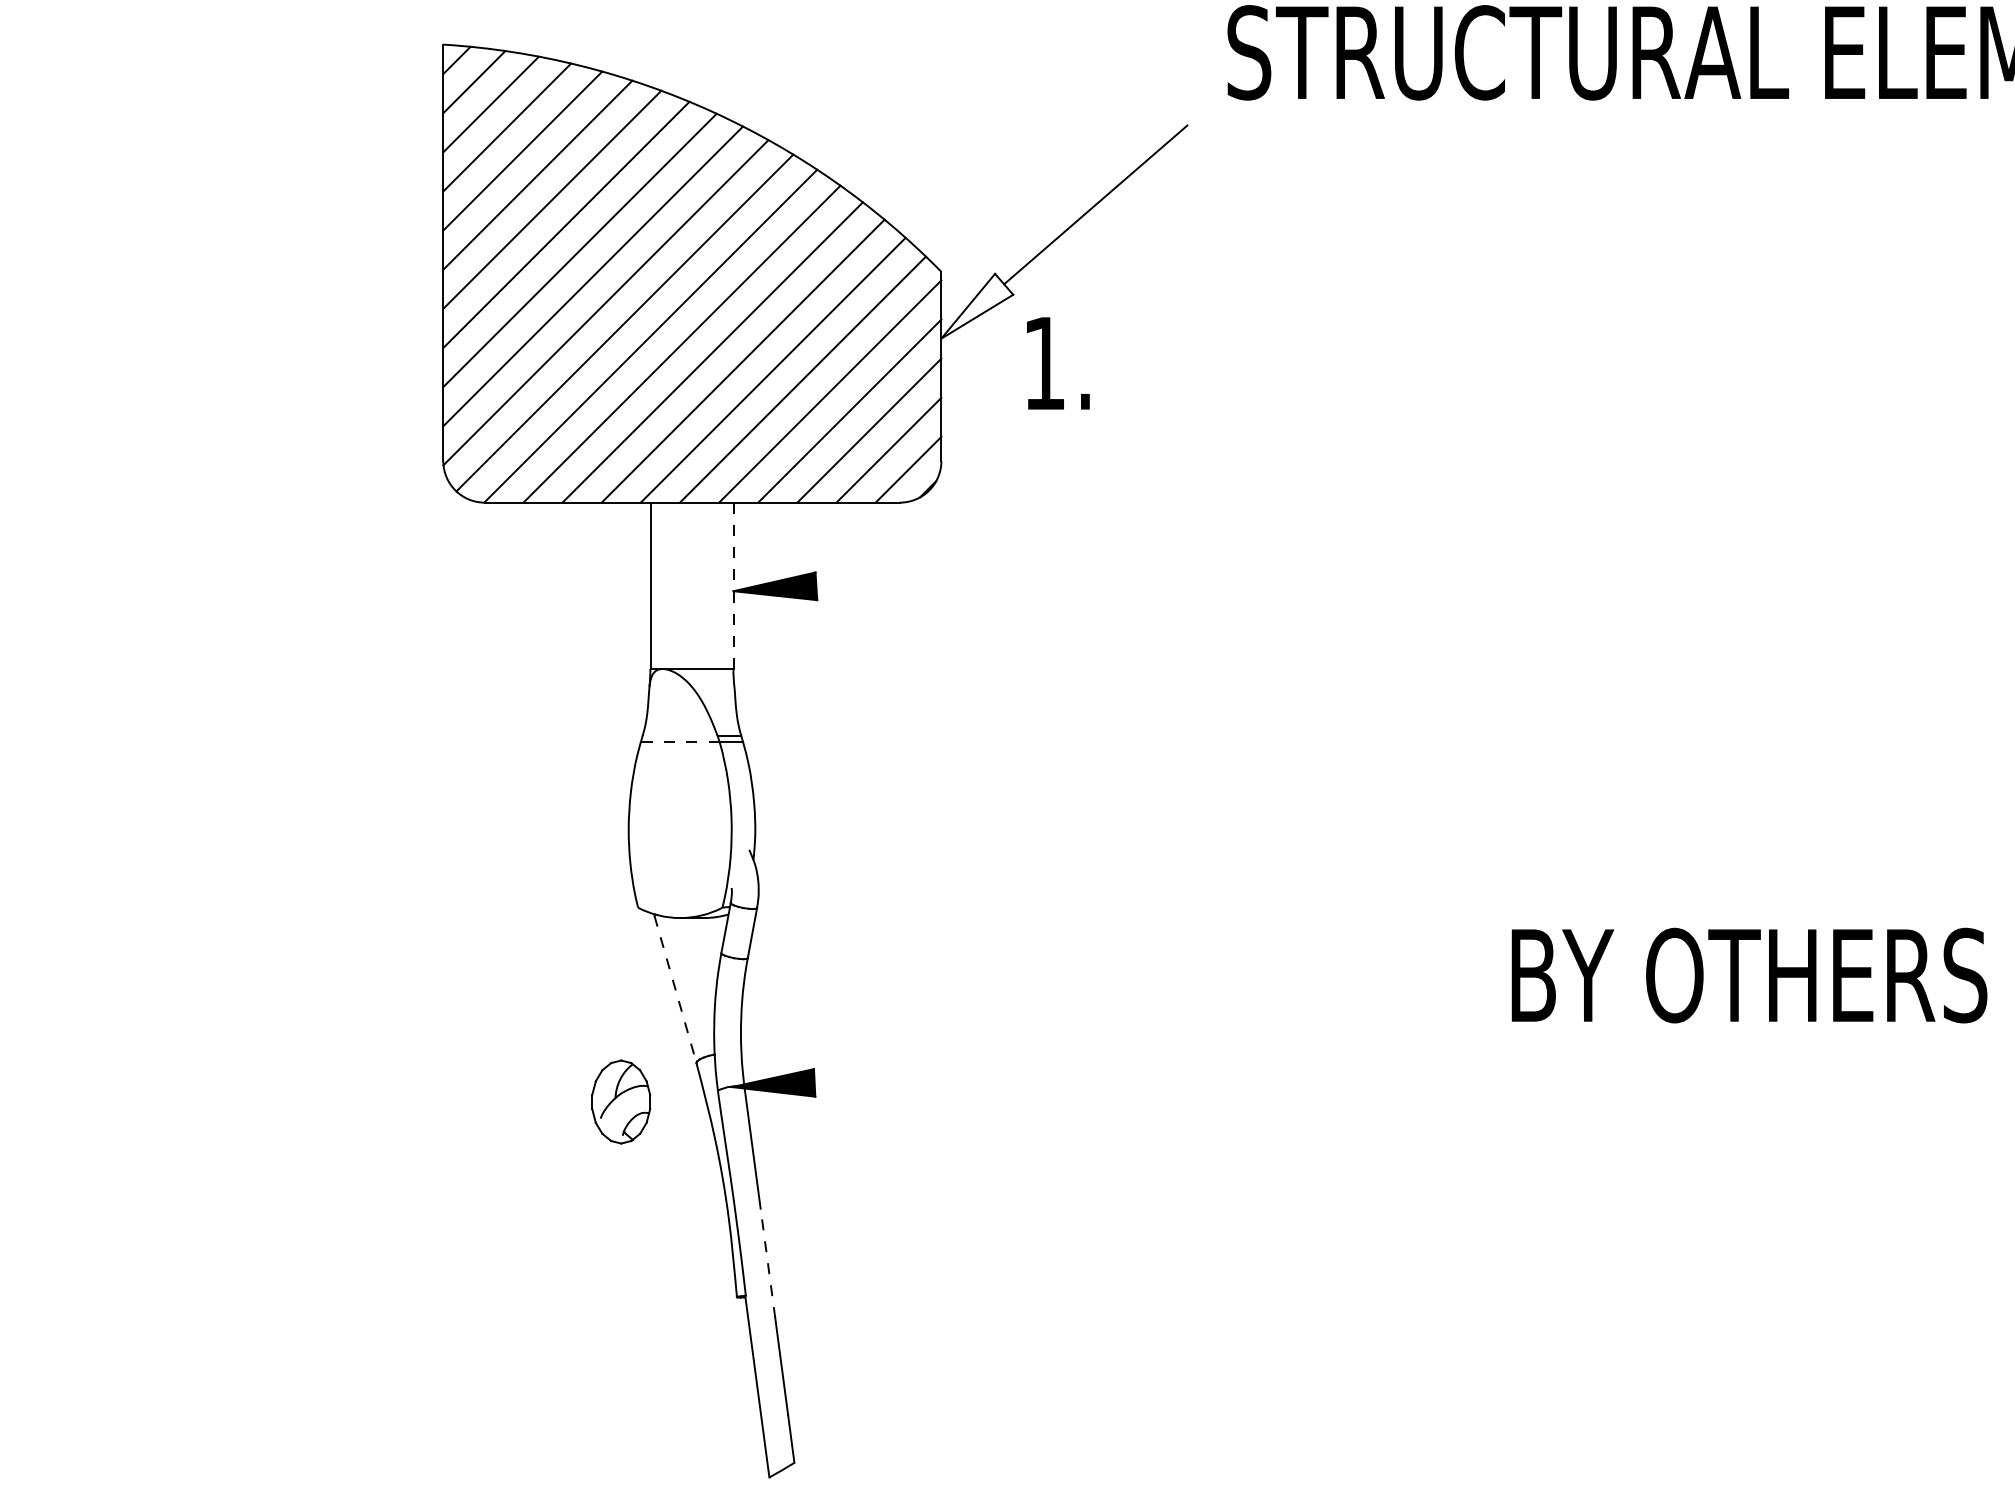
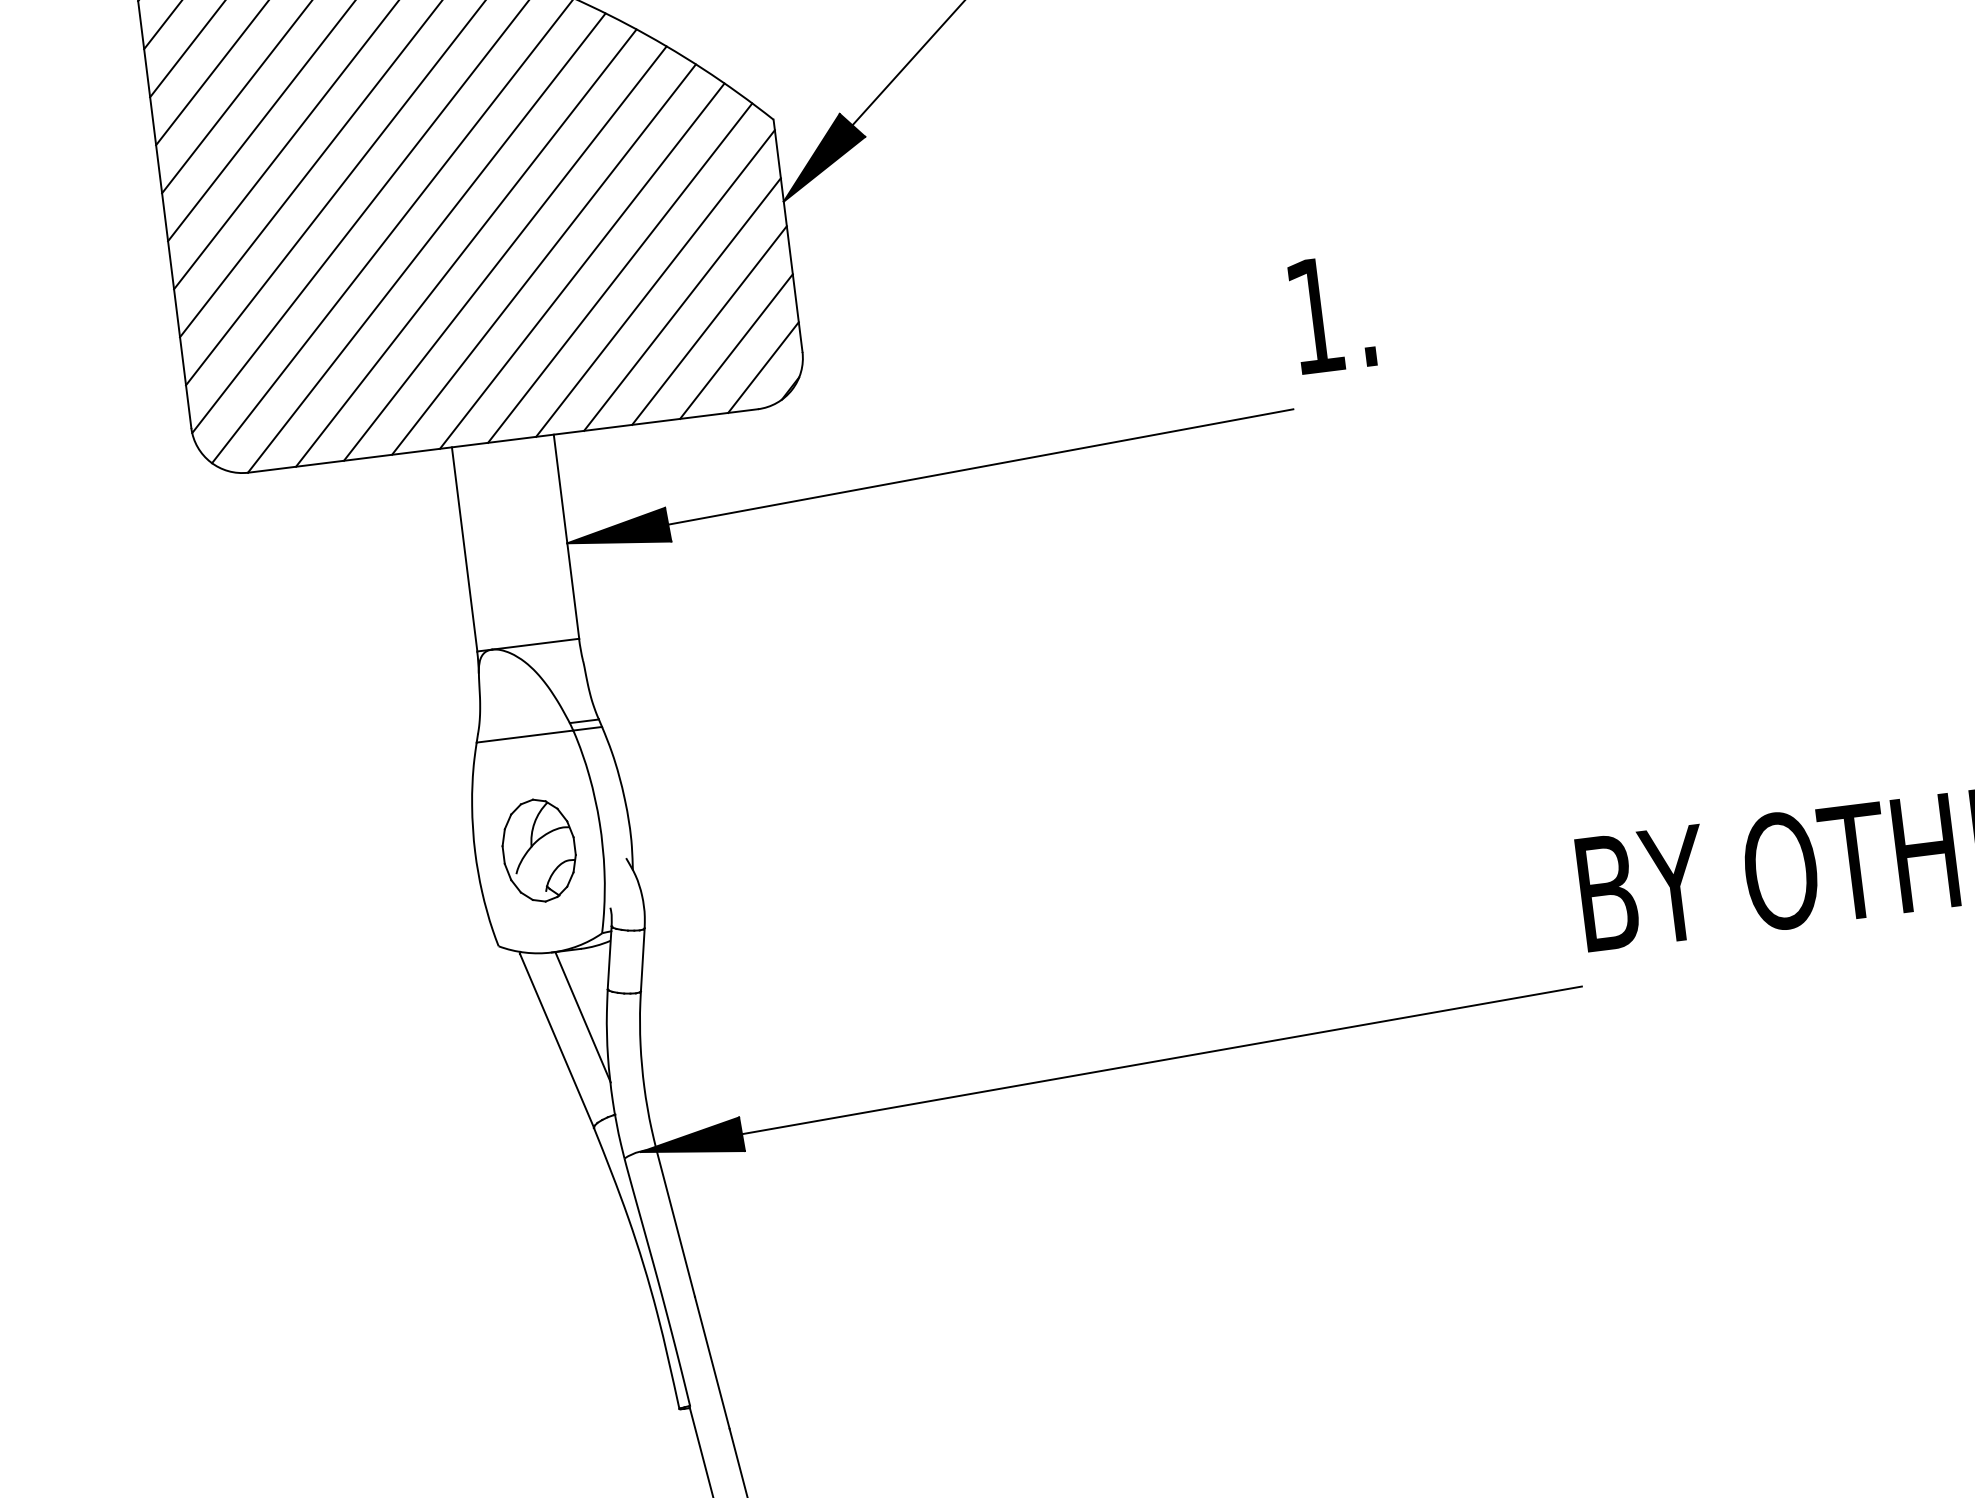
fill: (977, 305) -> (823, 155), added
text: (1058, 363) -> (1332, 313), moved
line: (1072, 571) -> (980, 467), added
line: (733, 585) -> (566, 536), dashed -> solid
line: (679, 742) -> (524, 737), dashed -> solid
line: (698, 973) -> (582, 1017), added
line: (675, 989) -> (556, 1040), dashed -> solid
line: (1158, 1065) -> (1161, 1060), added
part: (621, 1101) -> (539, 849), moved
line: (767, 1262) -> (711, 1361), dashed -> solid

